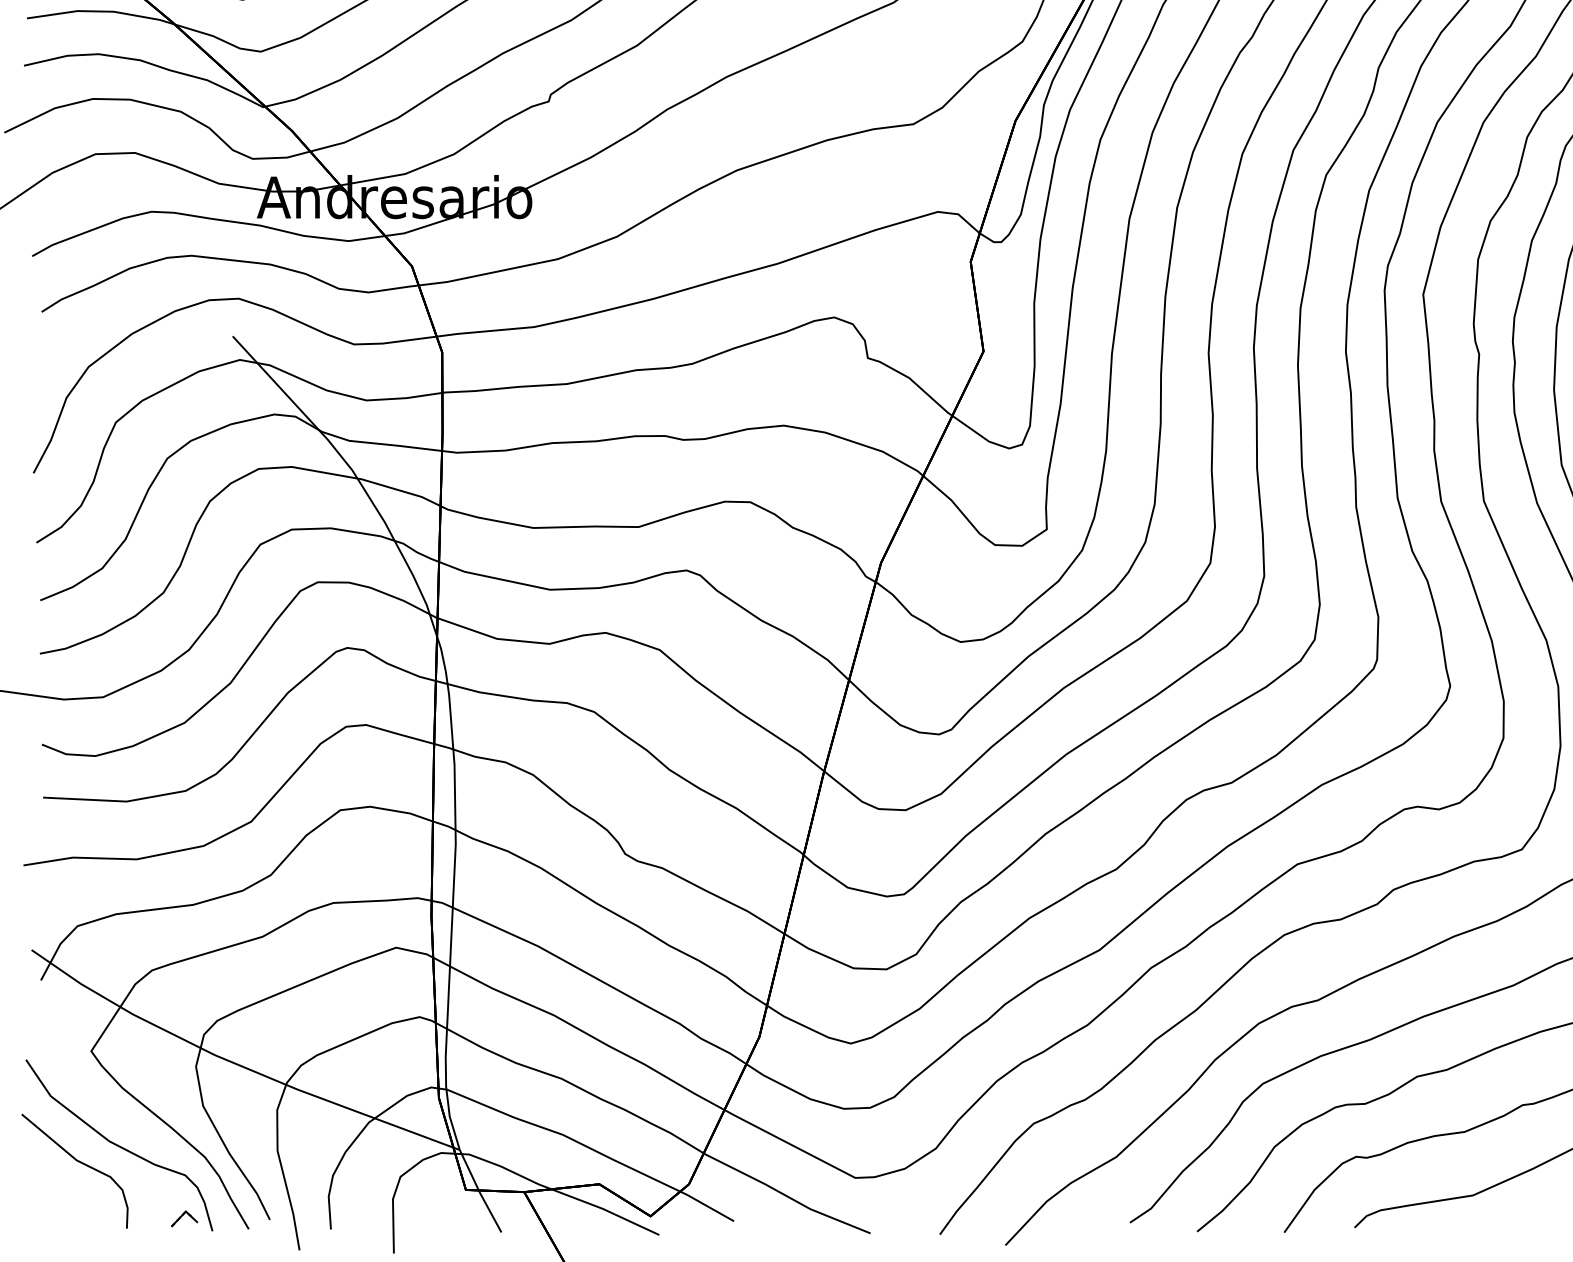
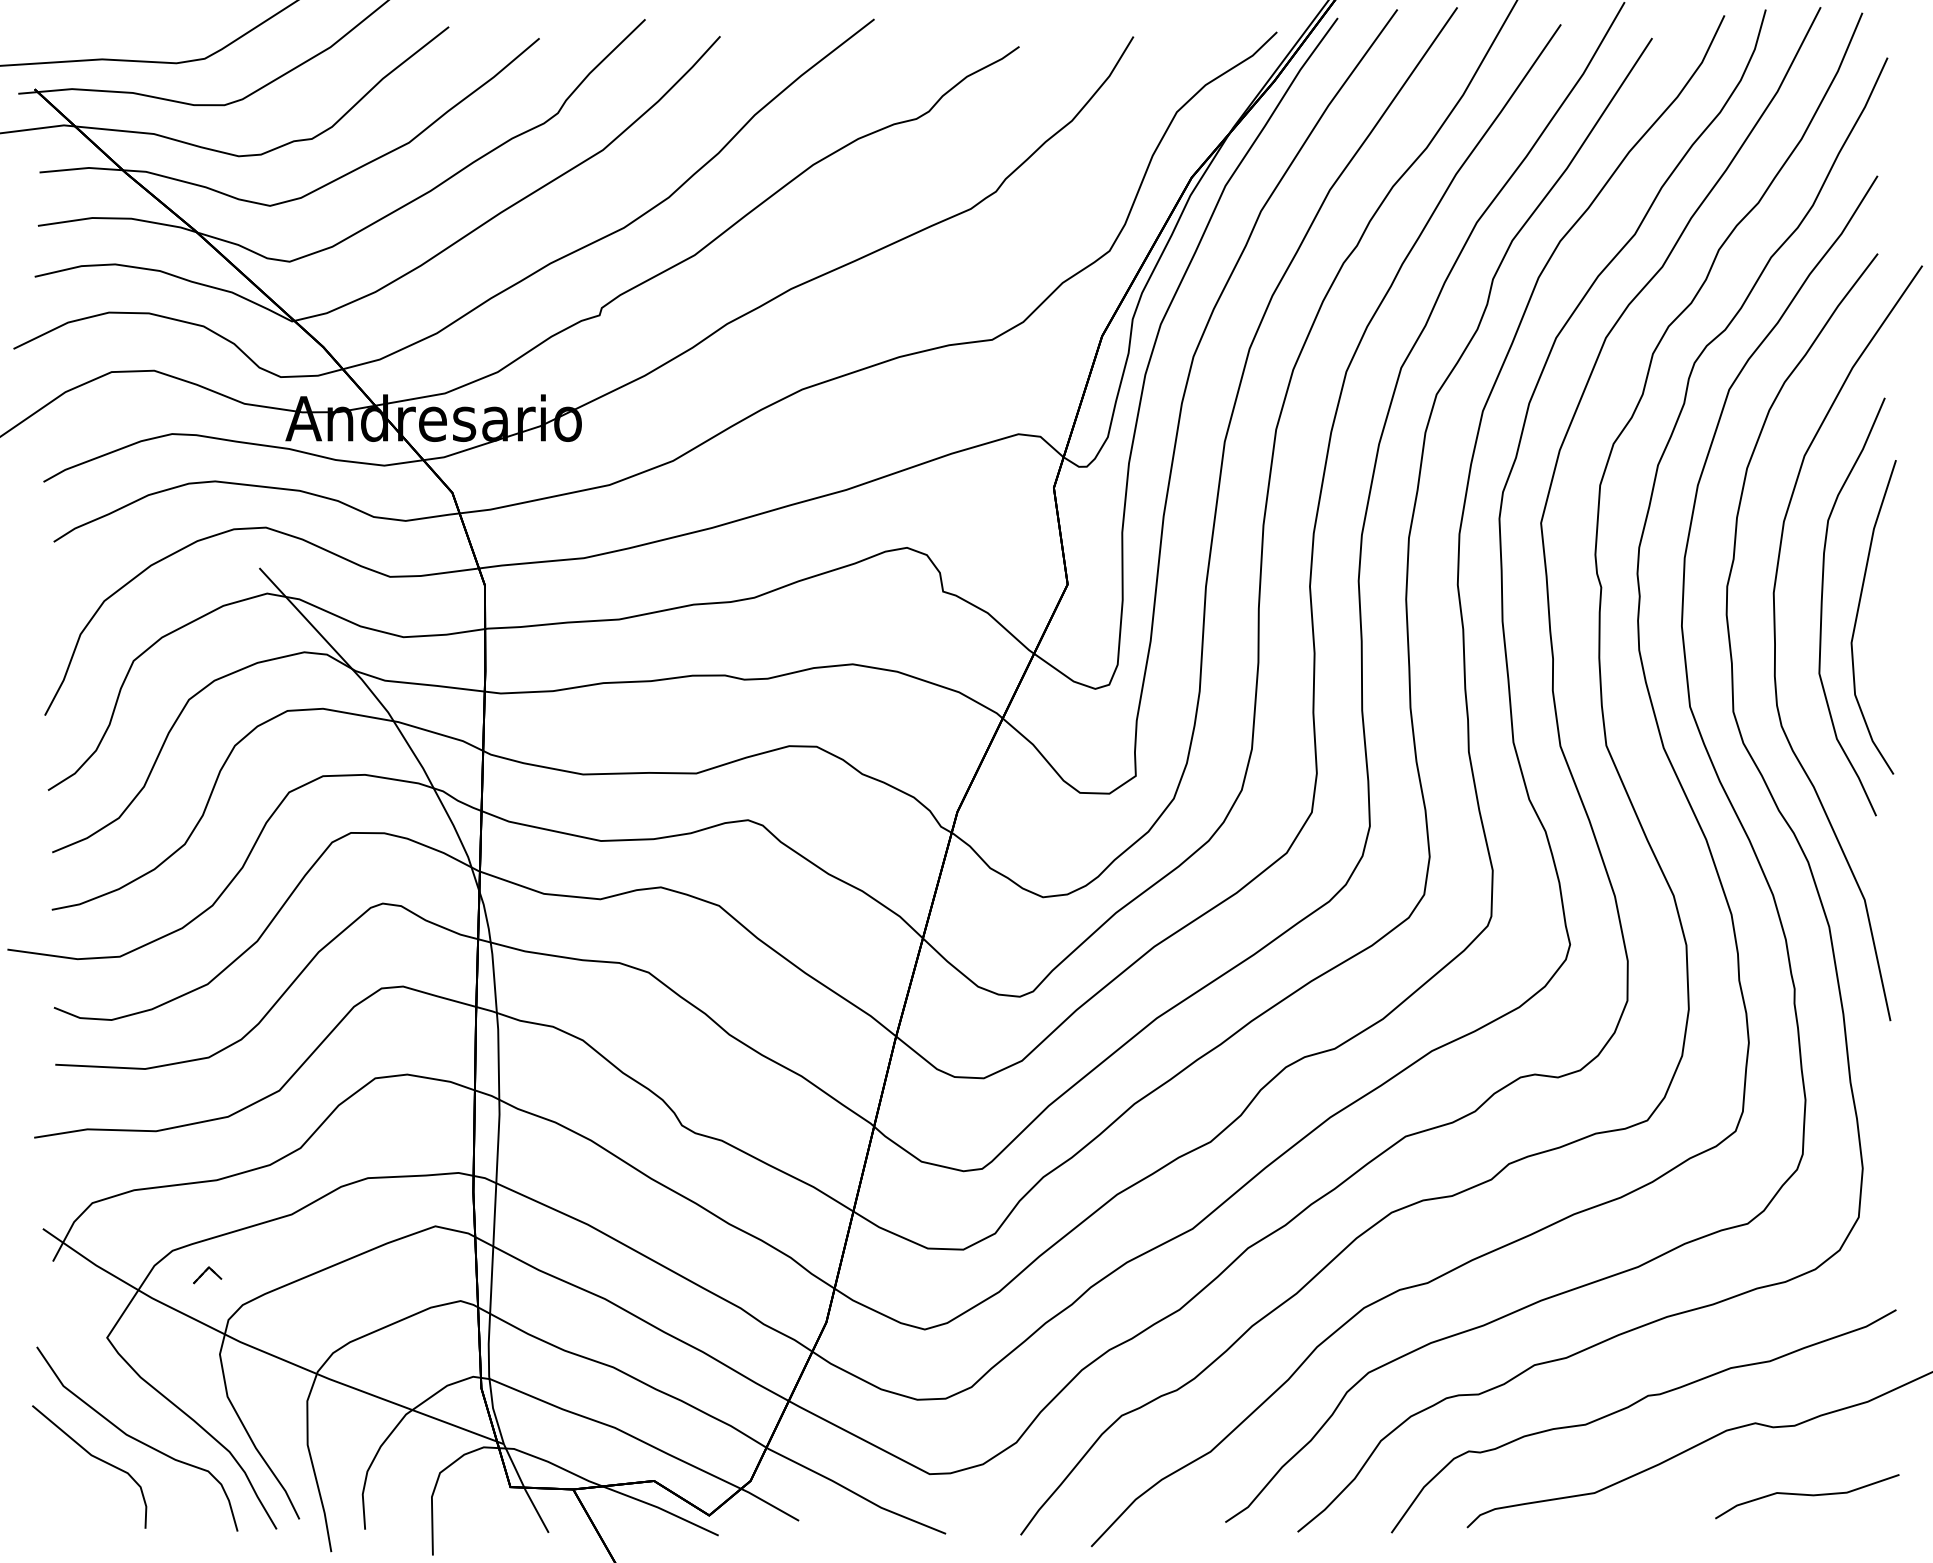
part: (184, 1219) -> (207, 1275), moved

